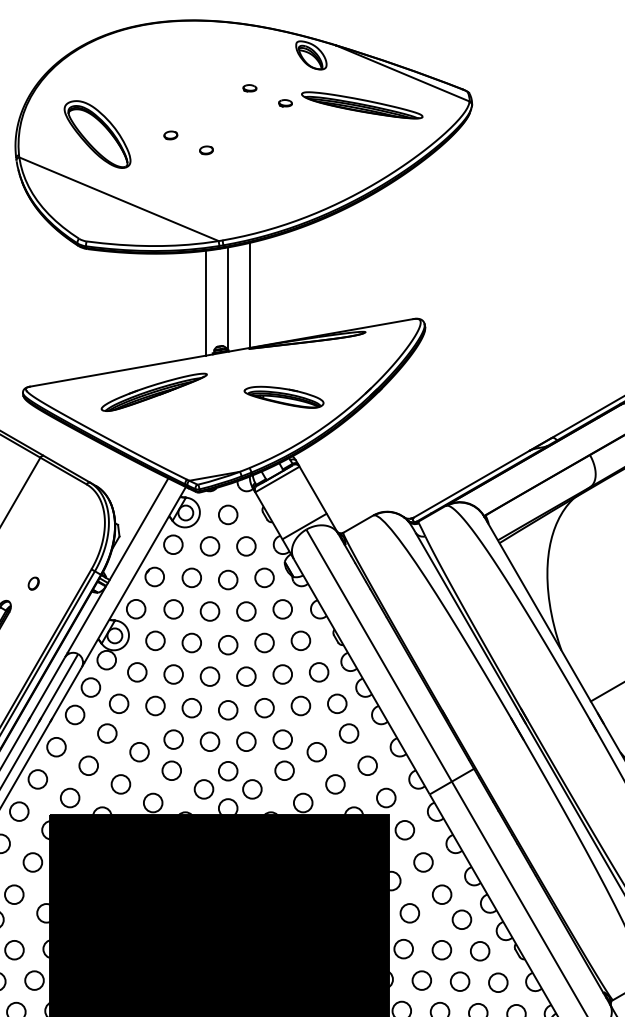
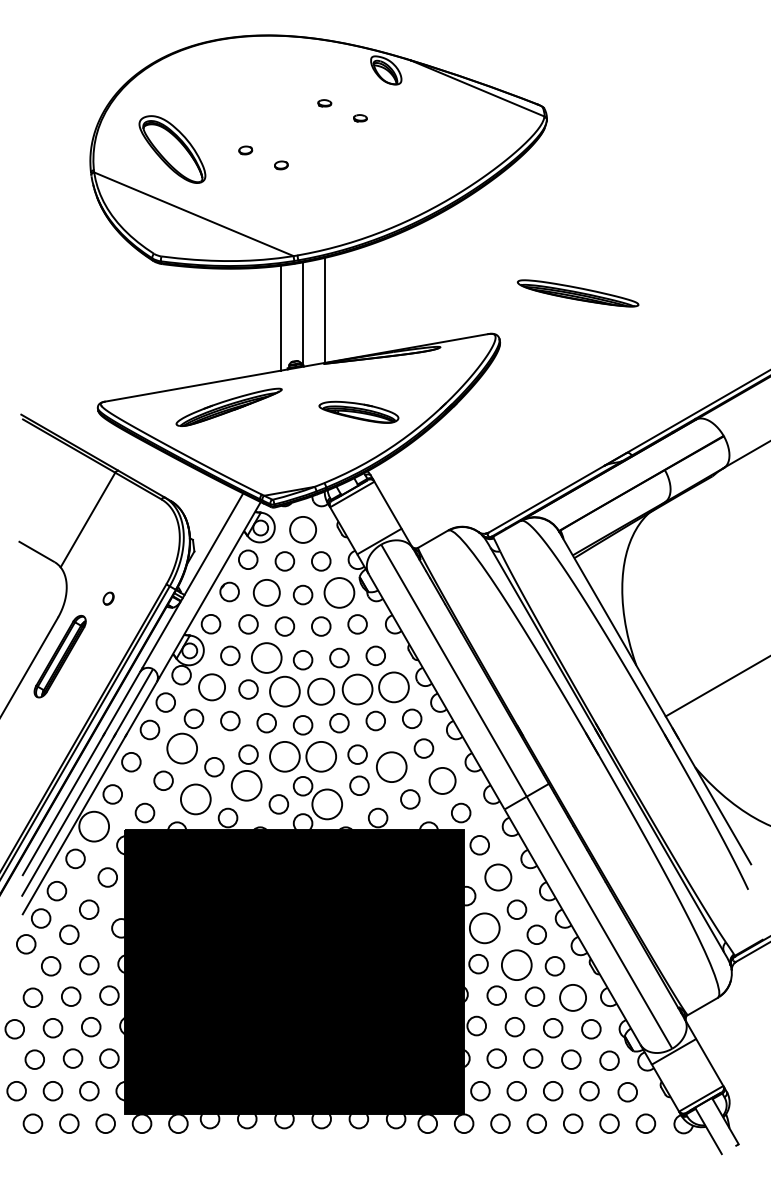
part: (361, 105) -> (577, 293), moved
circle: (227, 514) -> (302, 529), size x1.4
circle: (191, 577) -> (266, 592), size x1.4
circle: (264, 577) -> (339, 592), size x1.6
circle: (191, 642) -> (266, 657), size x1.6
circle: (137, 672) -> (212, 687), size x1.4
circle: (318, 672) -> (393, 687), size x1.6
circle: (282, 674) -> (357, 689), size x1.6
circle: (209, 676) -> (284, 691), size x1.6
circle: (246, 676) -> (321, 691), size x1.4
circle: (106, 733) -> (181, 748), size x1.6
circle: (209, 741) -> (284, 756), size x1.6
circle: (245, 741) -> (320, 756), size x1.6
circle: (316, 751) -> (391, 766), size x1.6
circle: (367, 765) -> (442, 780), size x1.4
circle: (171, 770) -> (246, 785), size x1.6
circle: (120, 784) -> (195, 799), size x1.6
circle: (251, 789) -> (326, 804), size x1.6
circle: (18, 811) -> (93, 826), size x1.6
circle: (423, 862) -> (498, 877), size x1.4
circle: (409, 913) -> (484, 928), size x1.6
circle: (441, 949) -> (516, 964), size x1.6
circle: (498, 982) -> (573, 997), size x1.4

